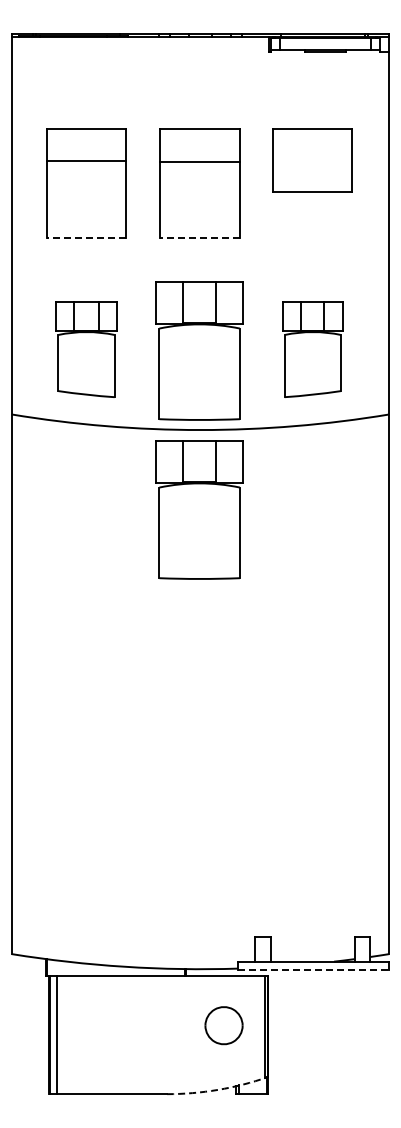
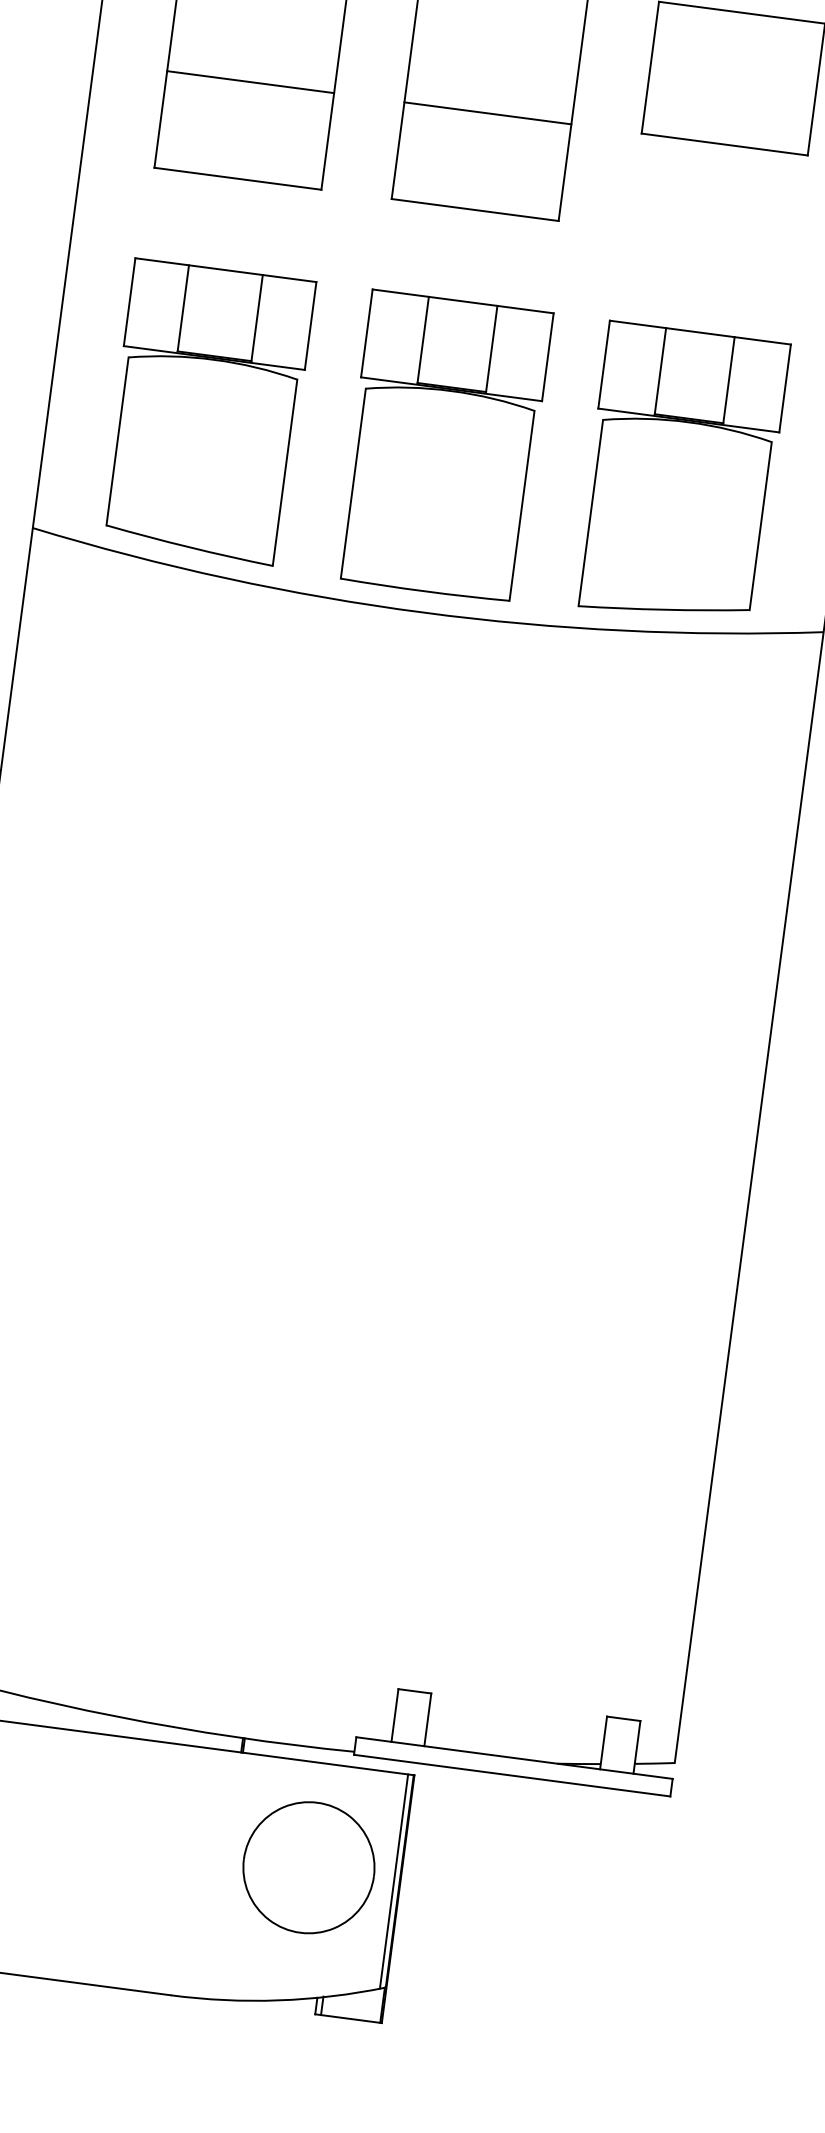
line: (86, 160) -> (250, 81), moved
line: (199, 161) -> (487, 112), moved
line: (86, 238) -> (237, 179), dashed -> solid
line: (199, 238) -> (474, 210), dashed -> solid
part: (86, 349) -> (207, 412), size x1.43
part: (312, 349) -> (680, 474), size x1.43
part: (199, 509) -> (399, 778), removed
line: (314, 970) -> (513, 1776), dashed -> solid
part: (223, 1025) -> (307, 1866), size x1.67
arc: (218, 1089) -> (279, 1999), dashed -> solid

